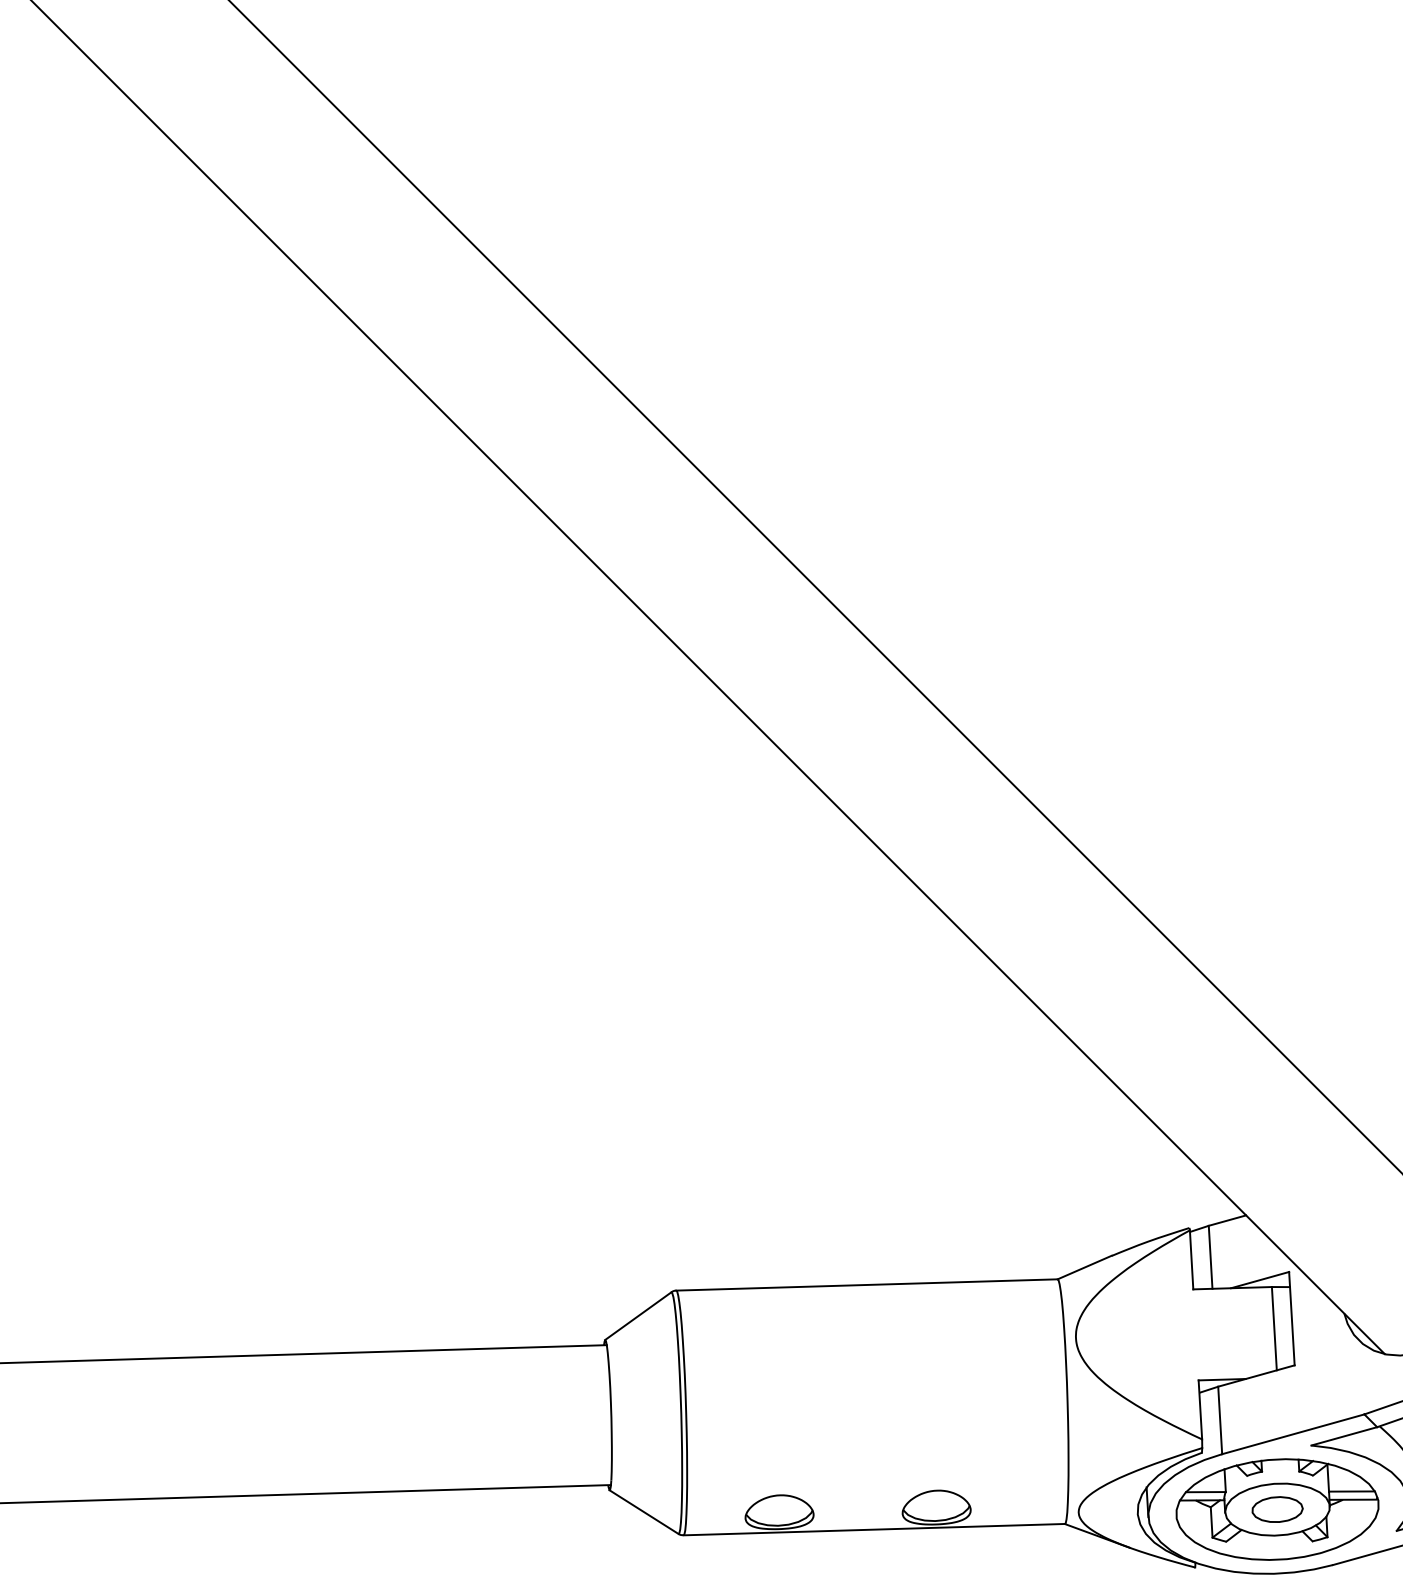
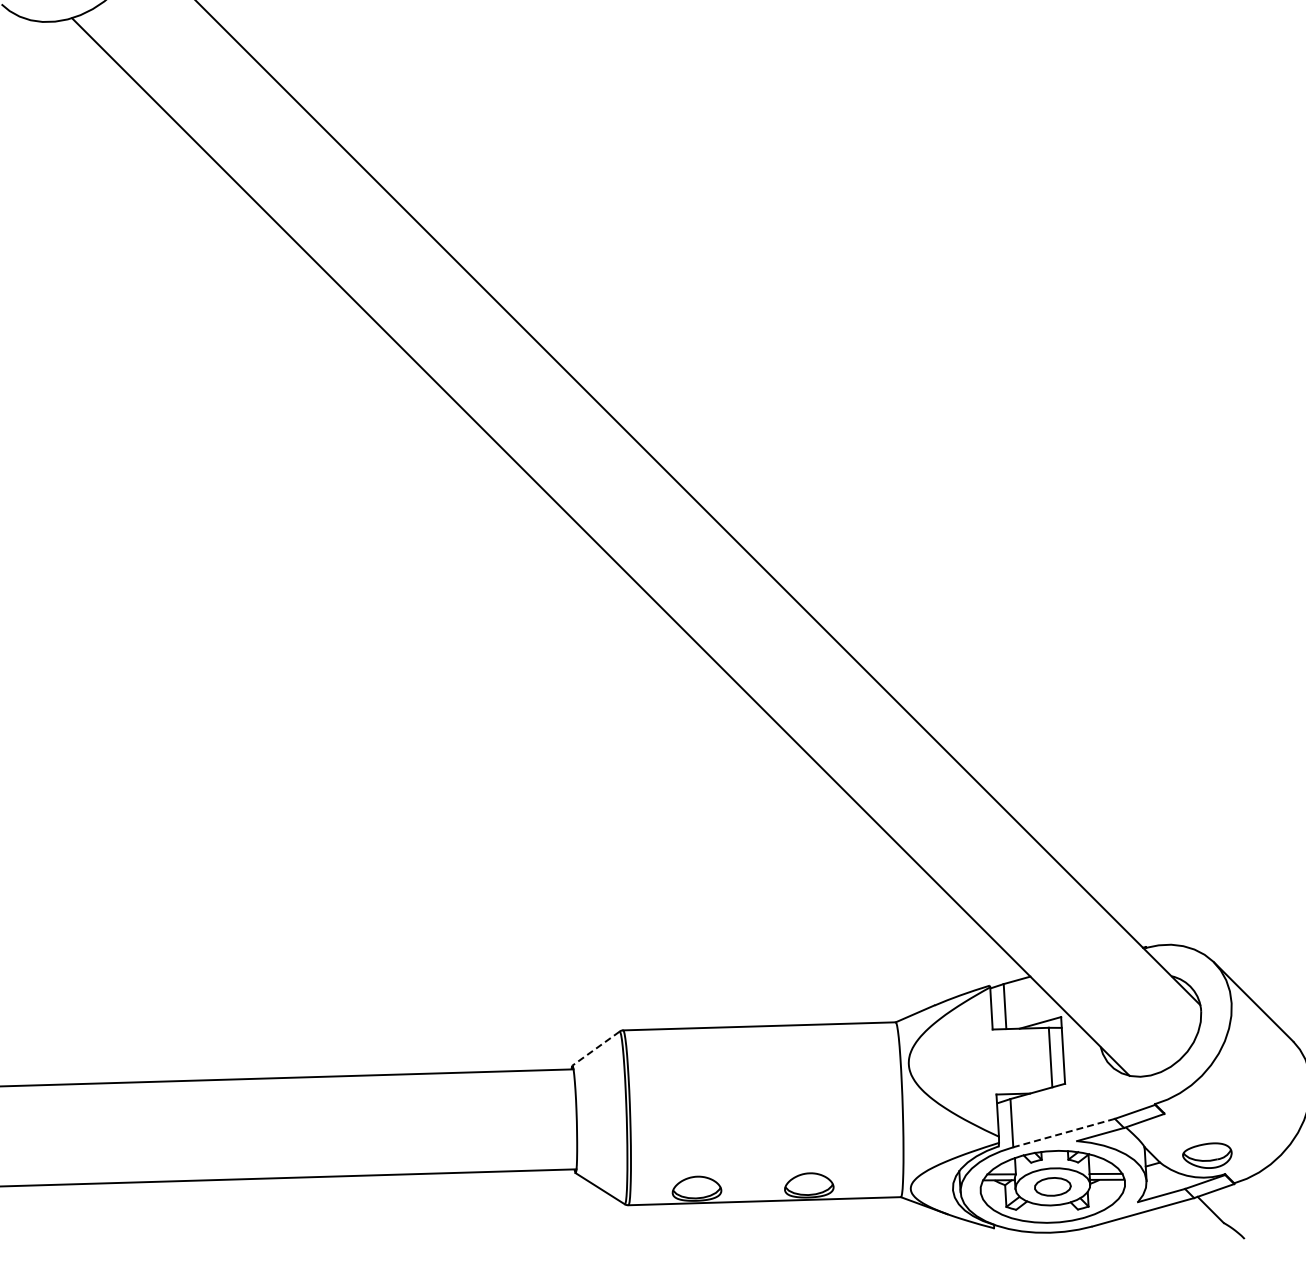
line: (637, 1315) -> (595, 1048), solid -> dashed
line: (1293, 1434) -> (1064, 1133), solid -> dashed

